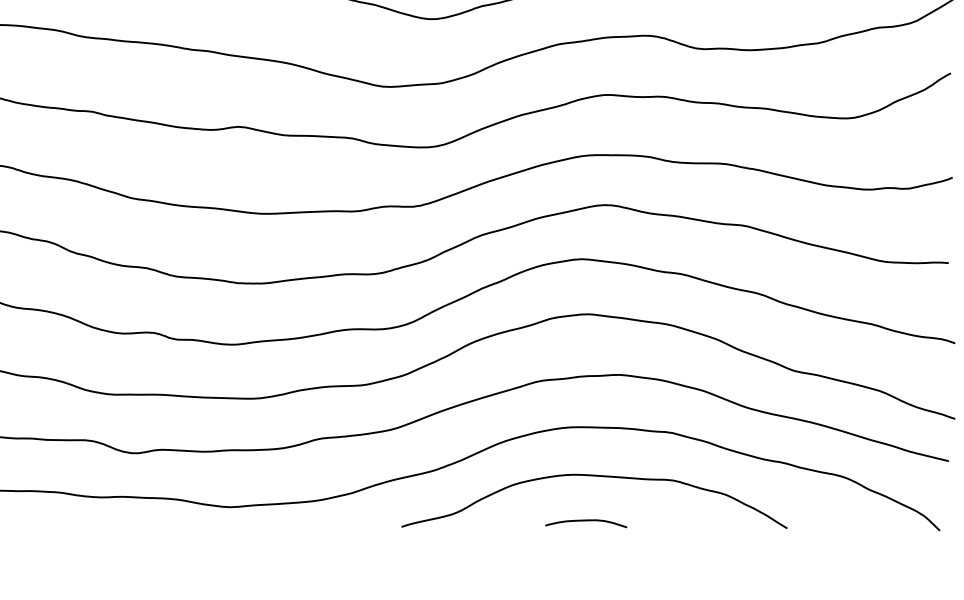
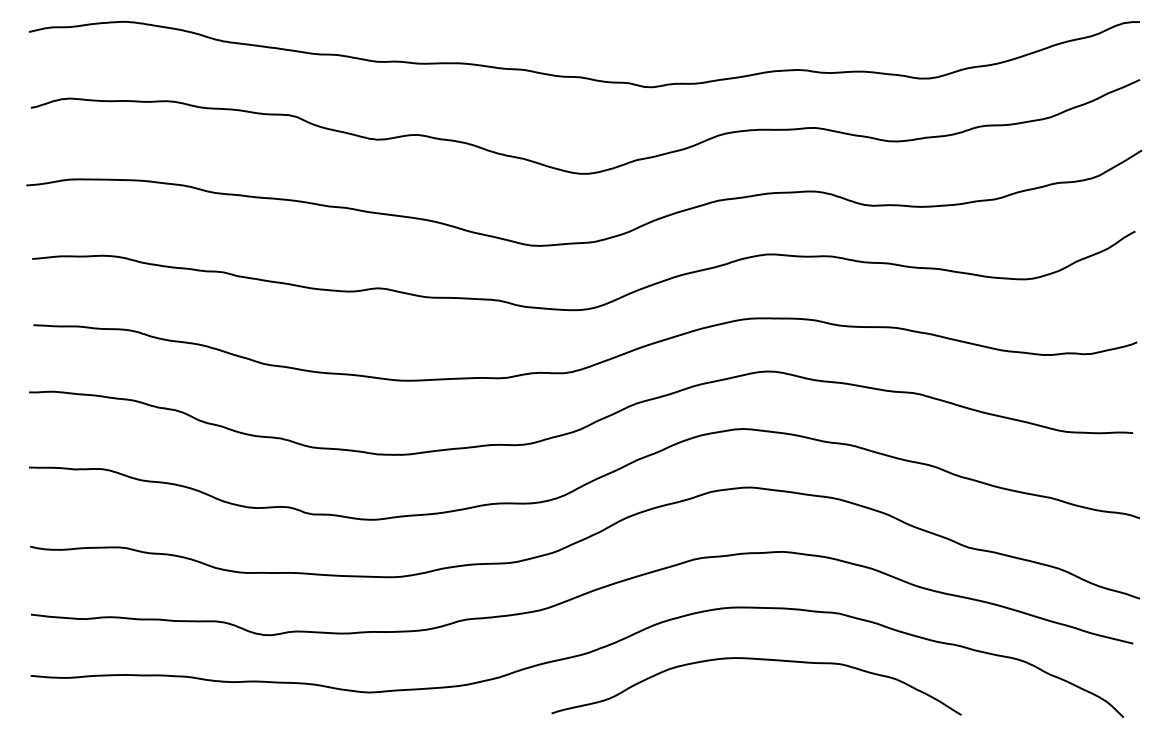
curve: (585, 521) -> (747, 707), removed

